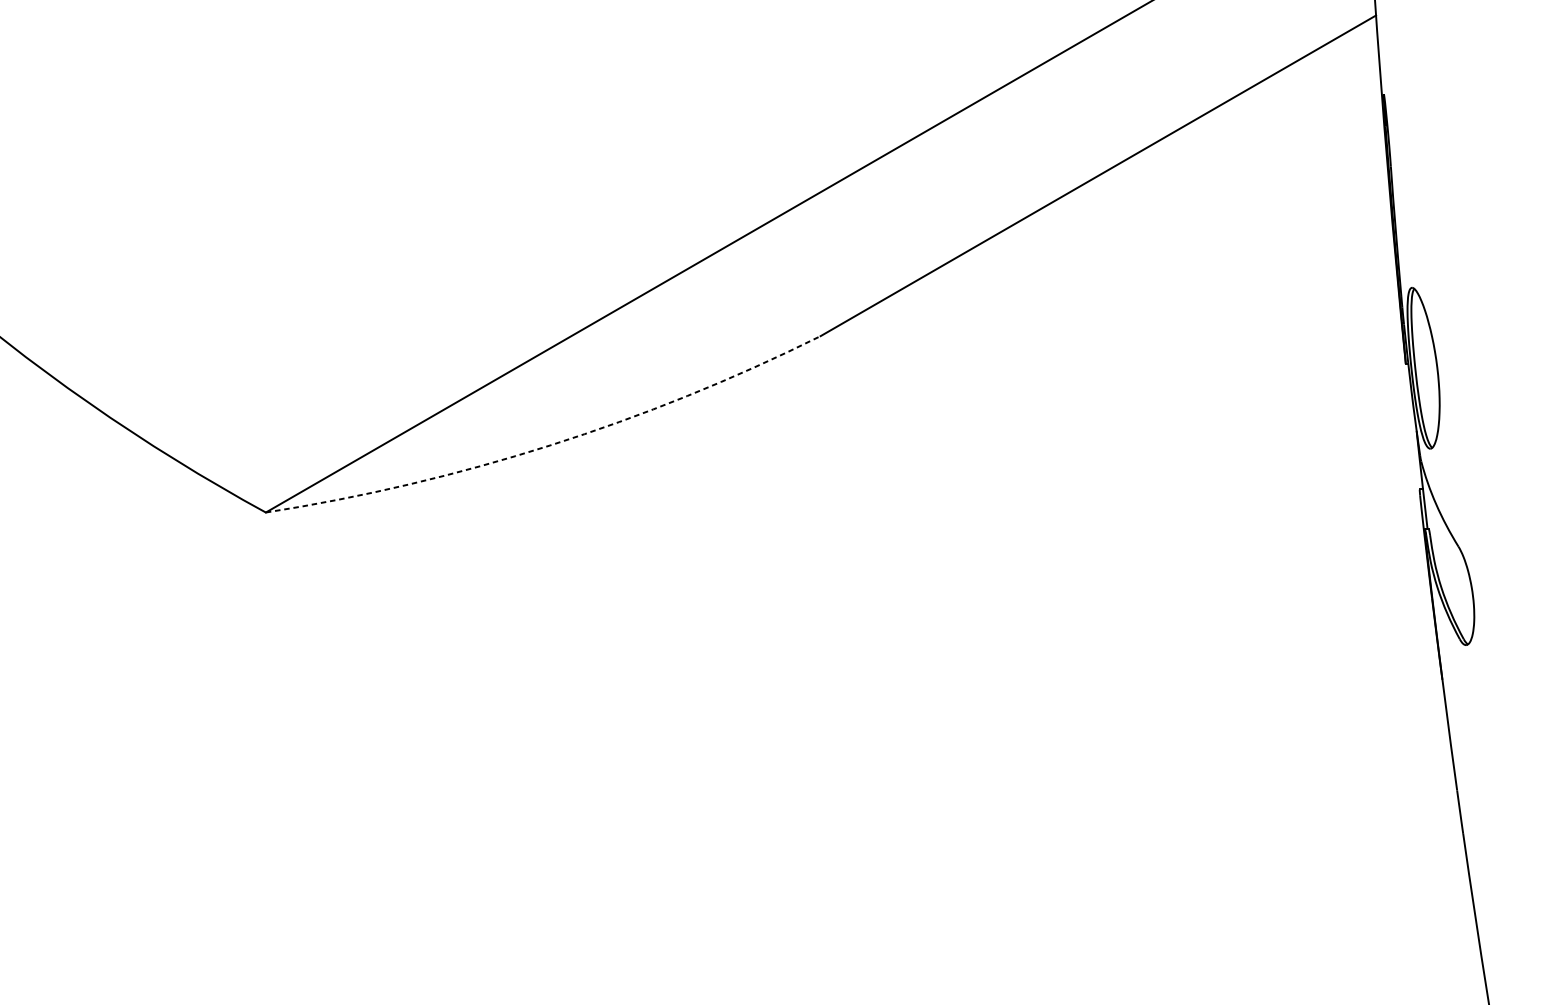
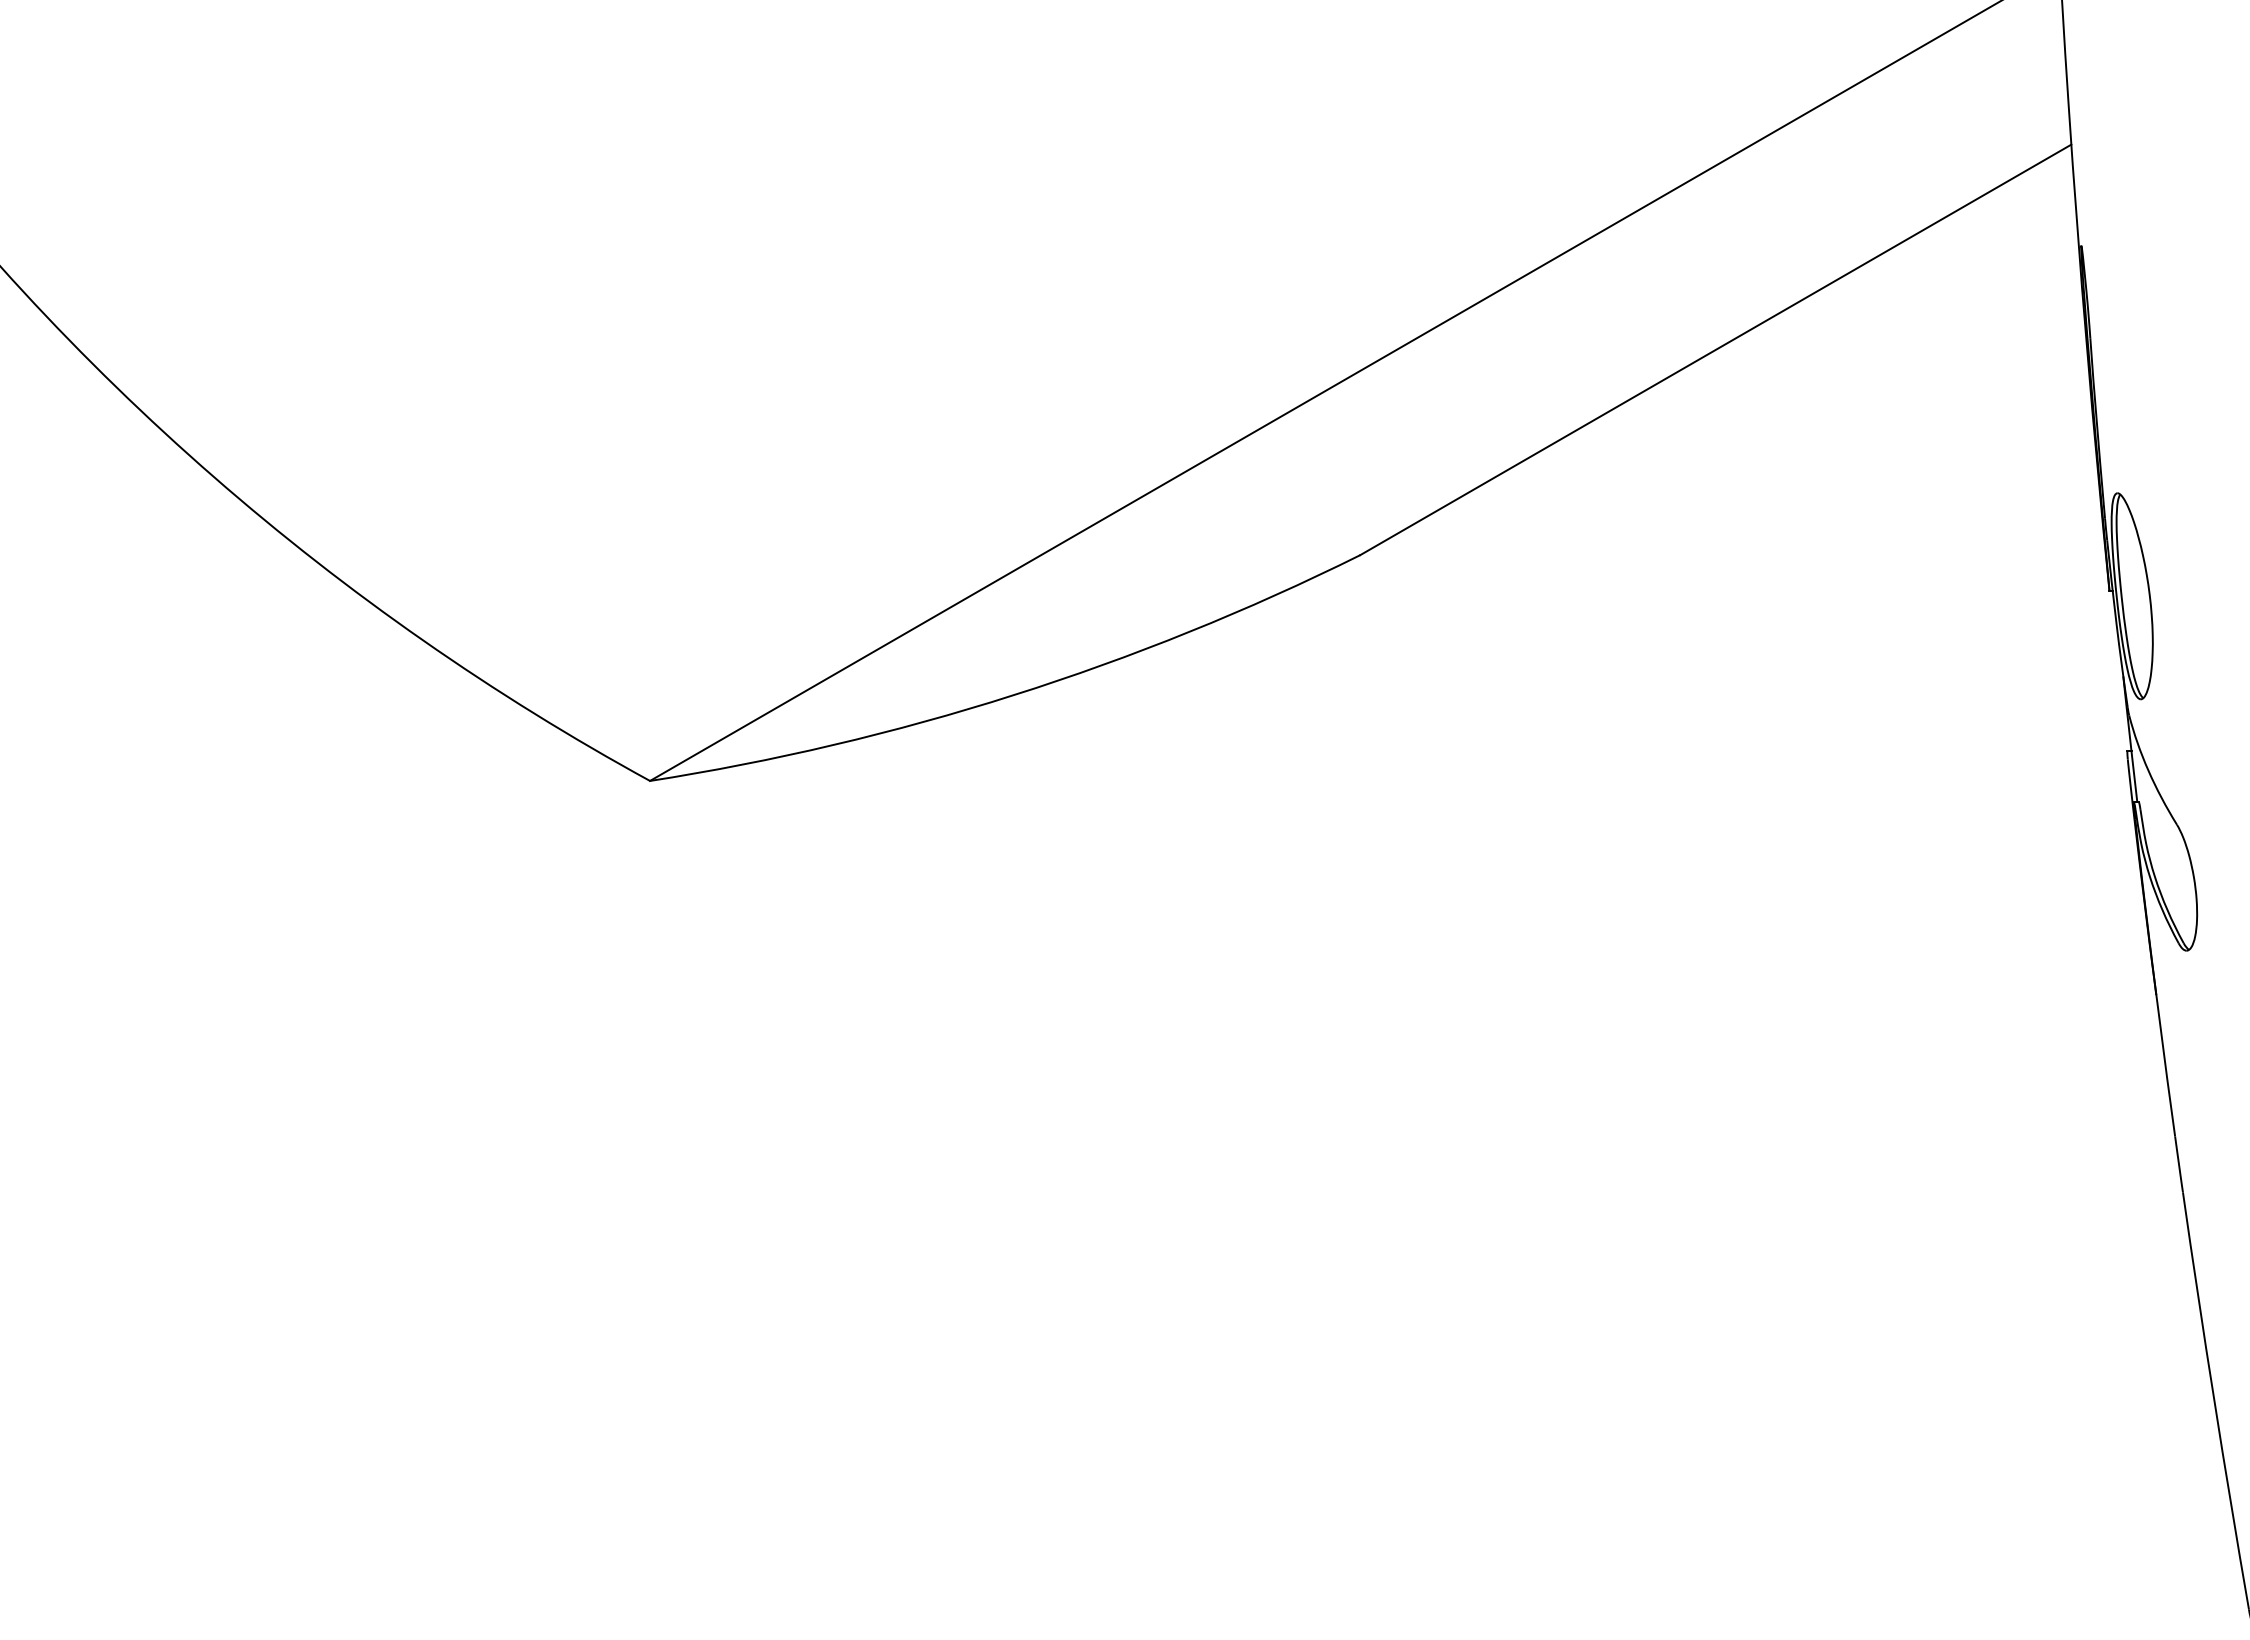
arc: (549, 445) -> (1013, 695), dashed -> solid

